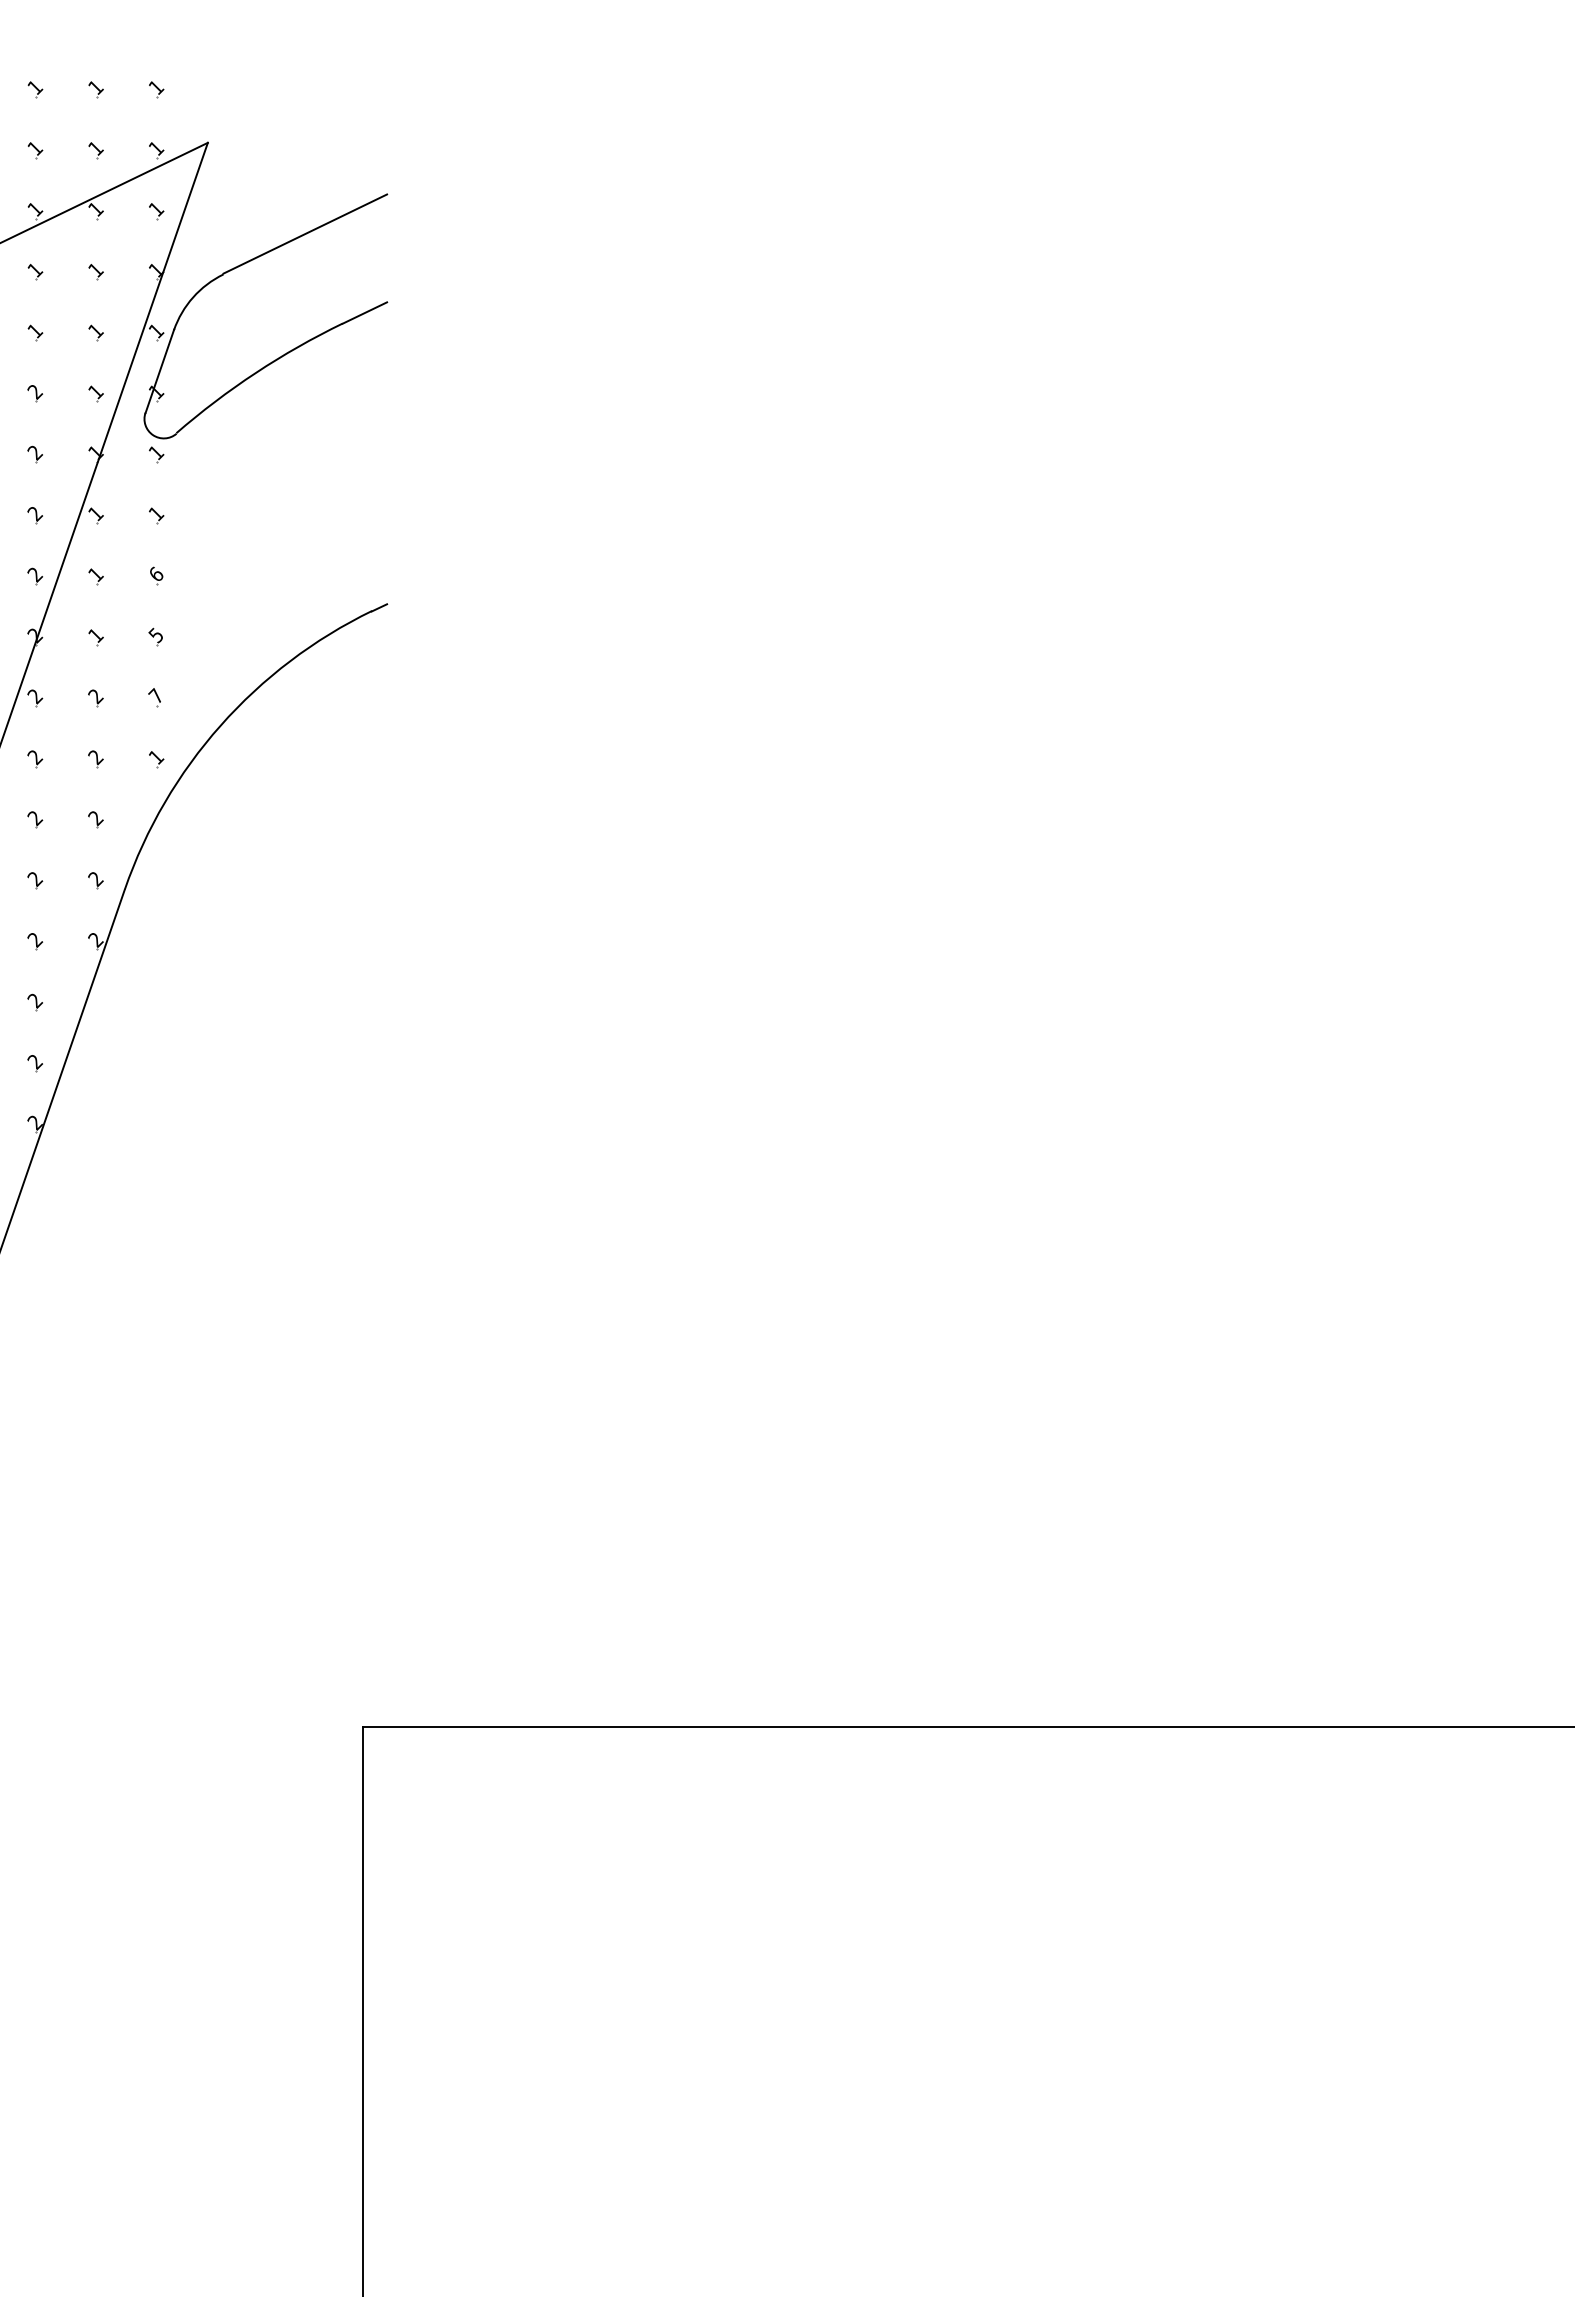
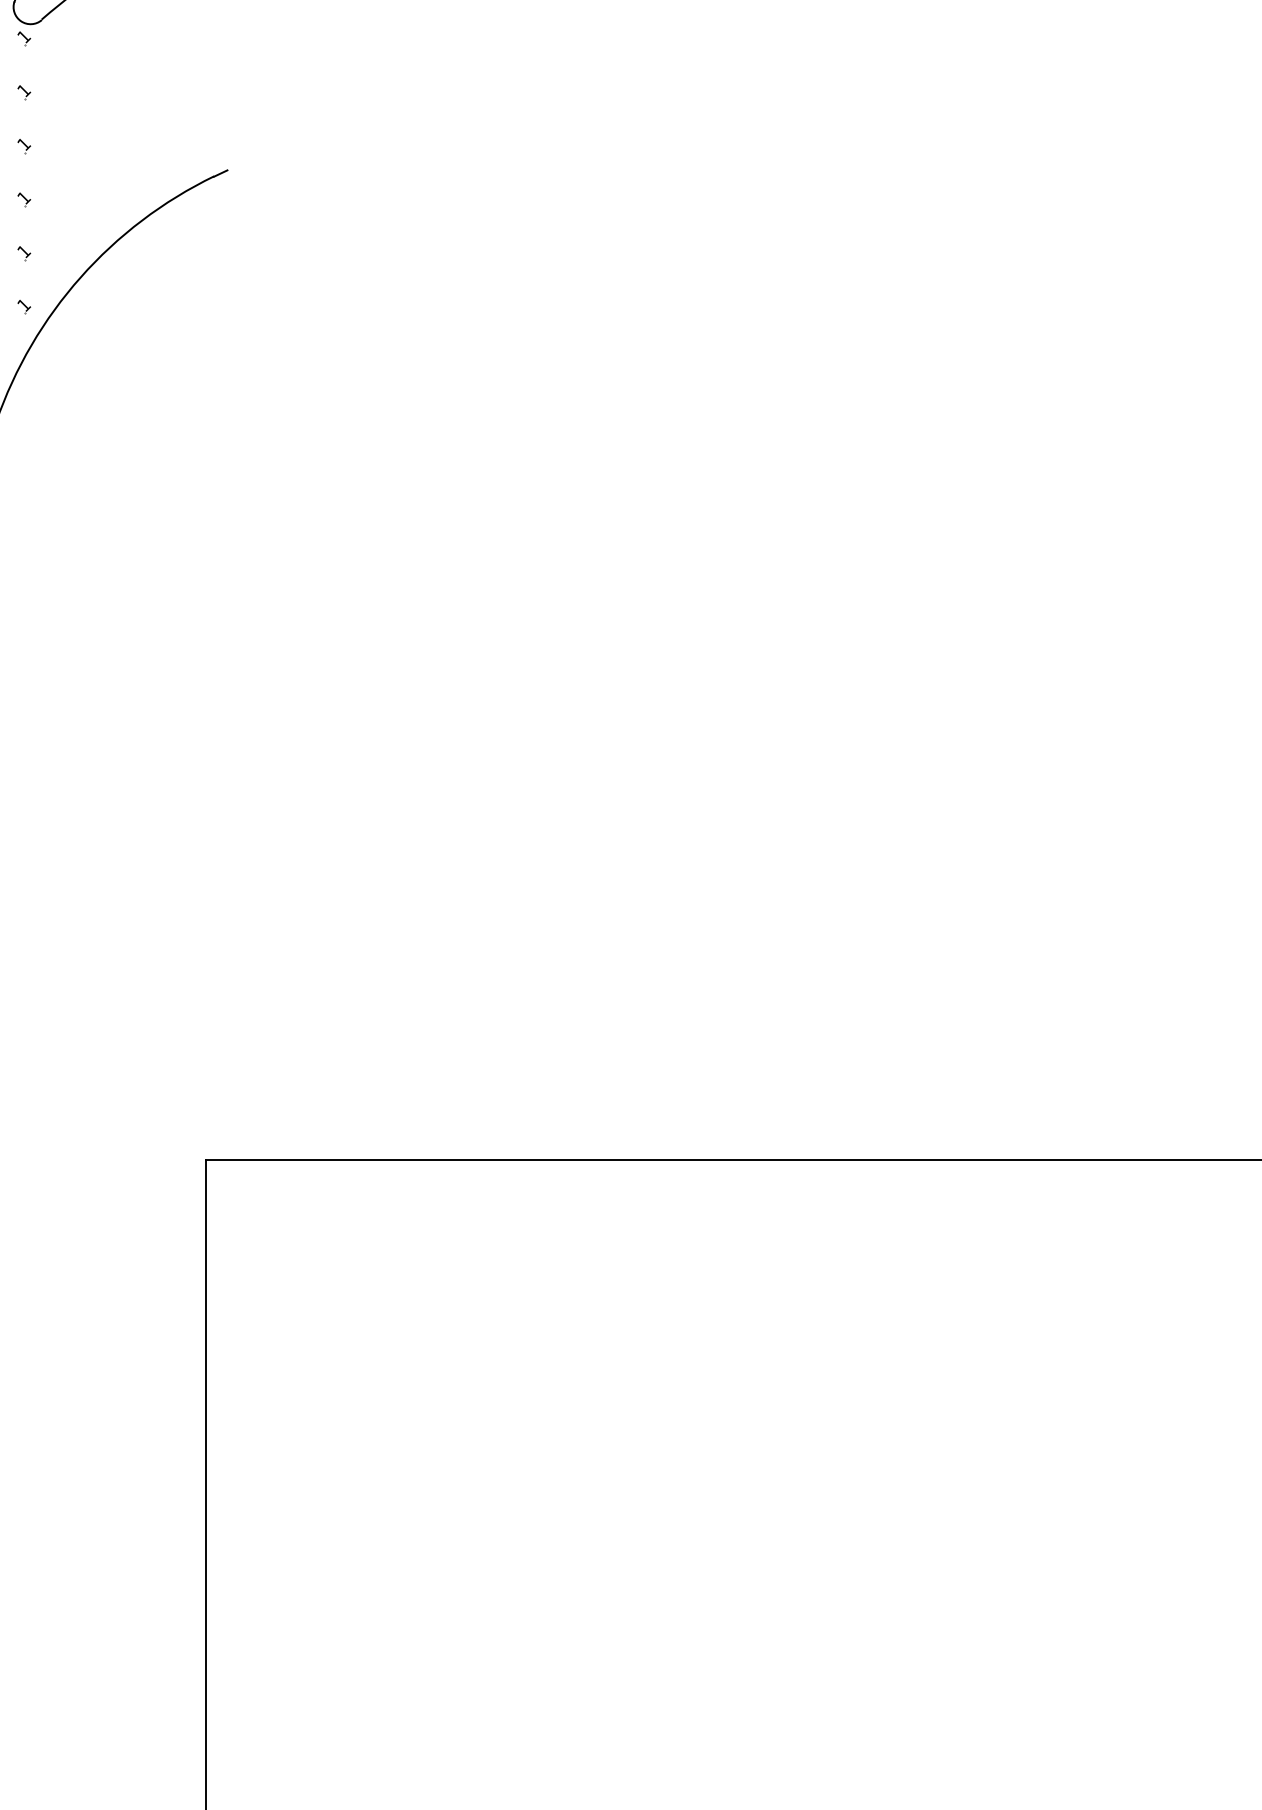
text: (156, 573) -> (24, 143), 6 -> 1
text: (156, 635) -> (24, 197), 5 -> 1
text: (156, 695) -> (24, 250), 7 -> 1

